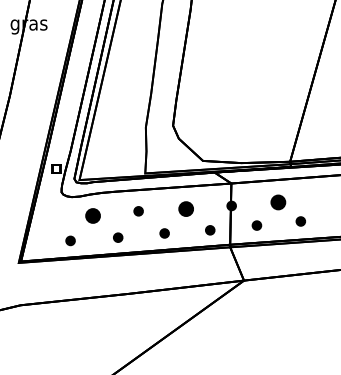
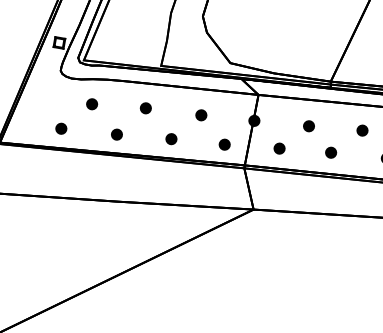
part: (323, 198) -> (361, 130), added
part: (278, 202) -> (309, 126), size x0.62
part: (186, 208) -> (201, 114), size x0.62
part: (92, 215) -> (91, 103), size x0.62

